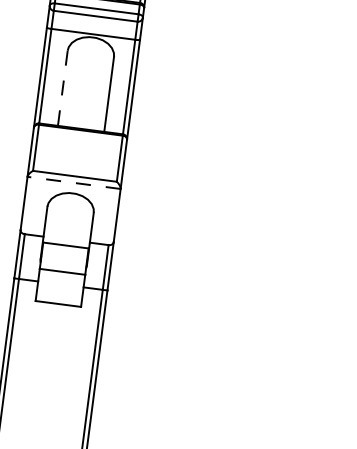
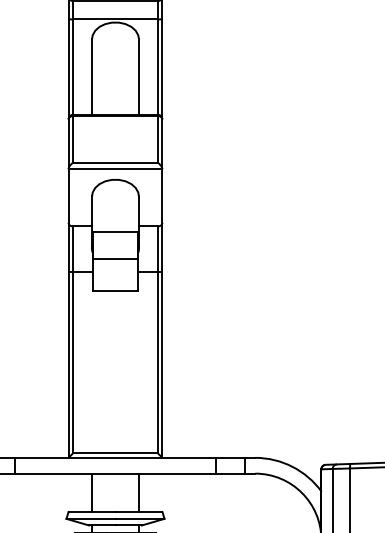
line: (63, 87) -> (92, 76), dashed -> solid
line: (74, 183) -> (115, 169), dashed -> solid

